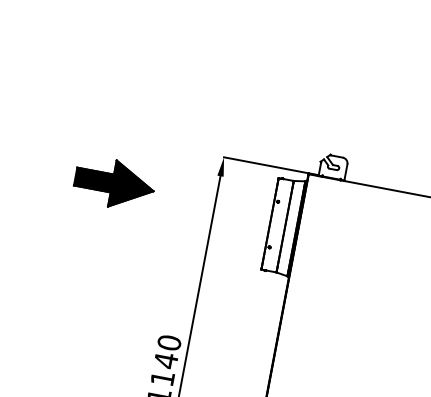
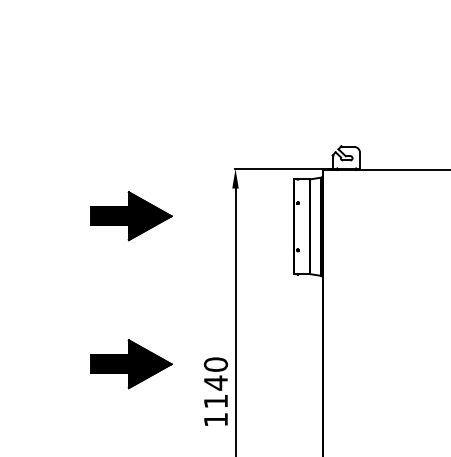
part: (87, 327) -> (131, 364), added

